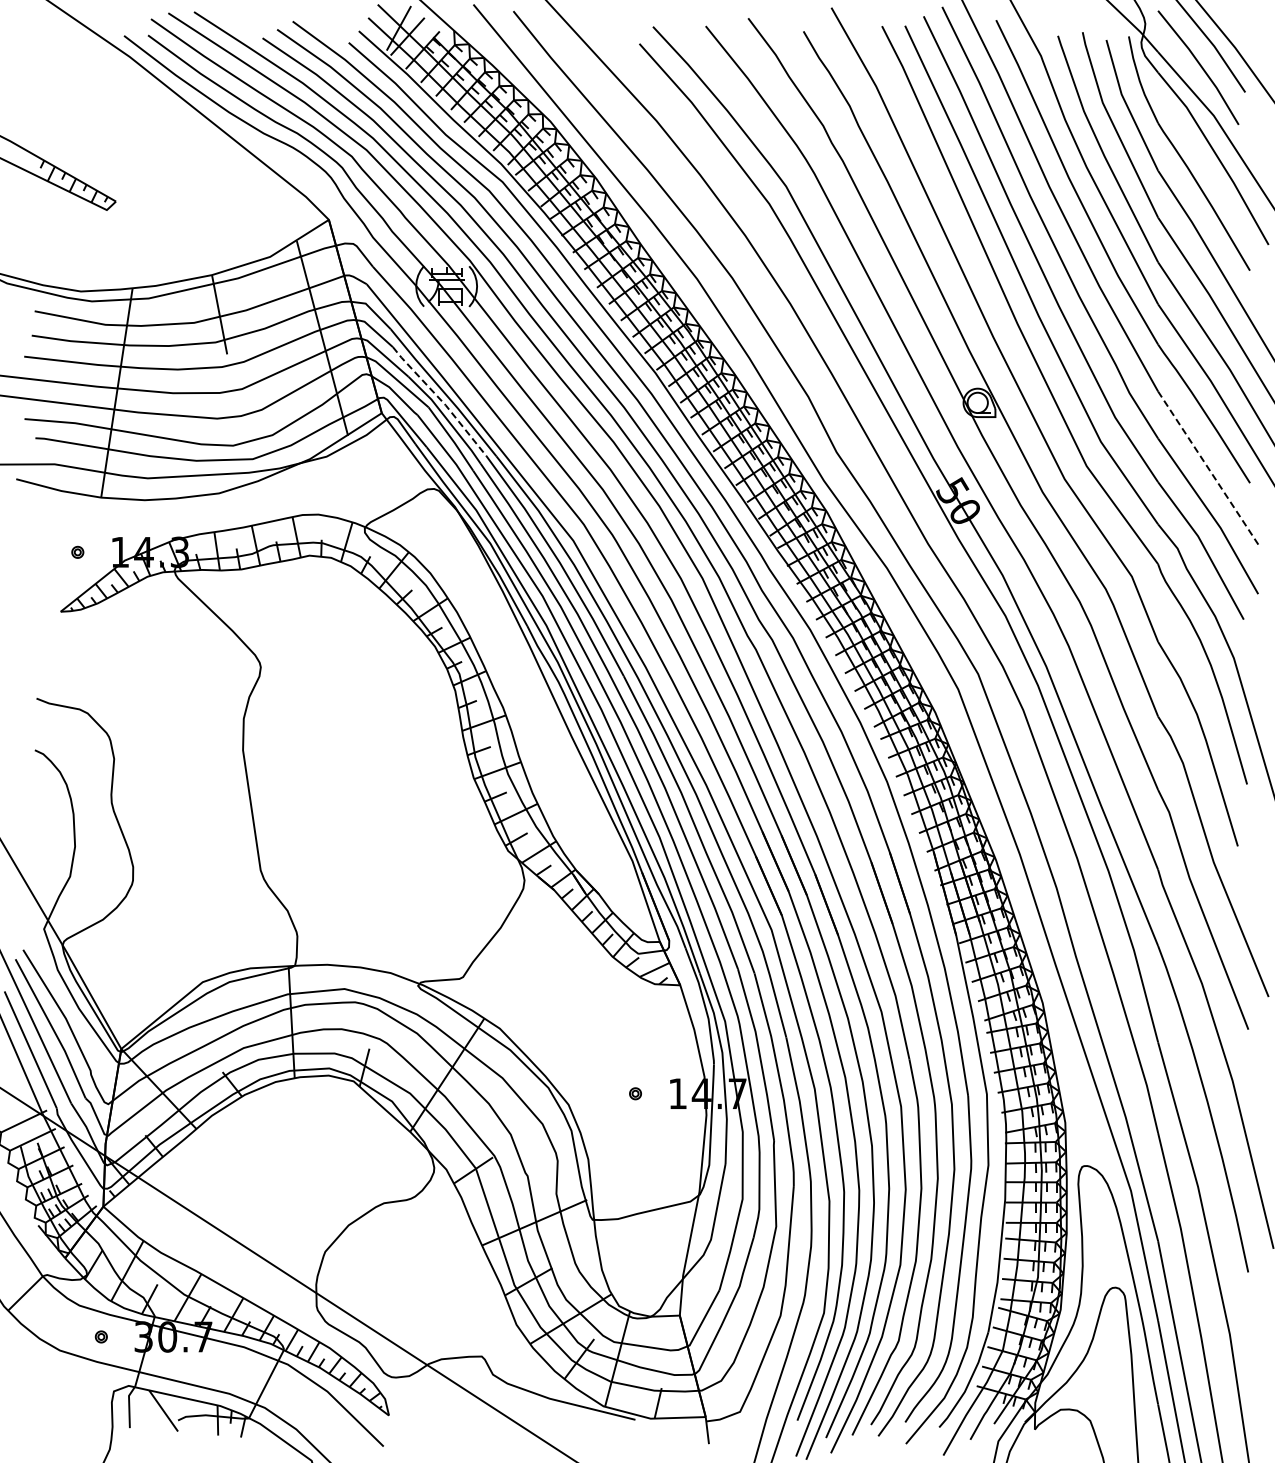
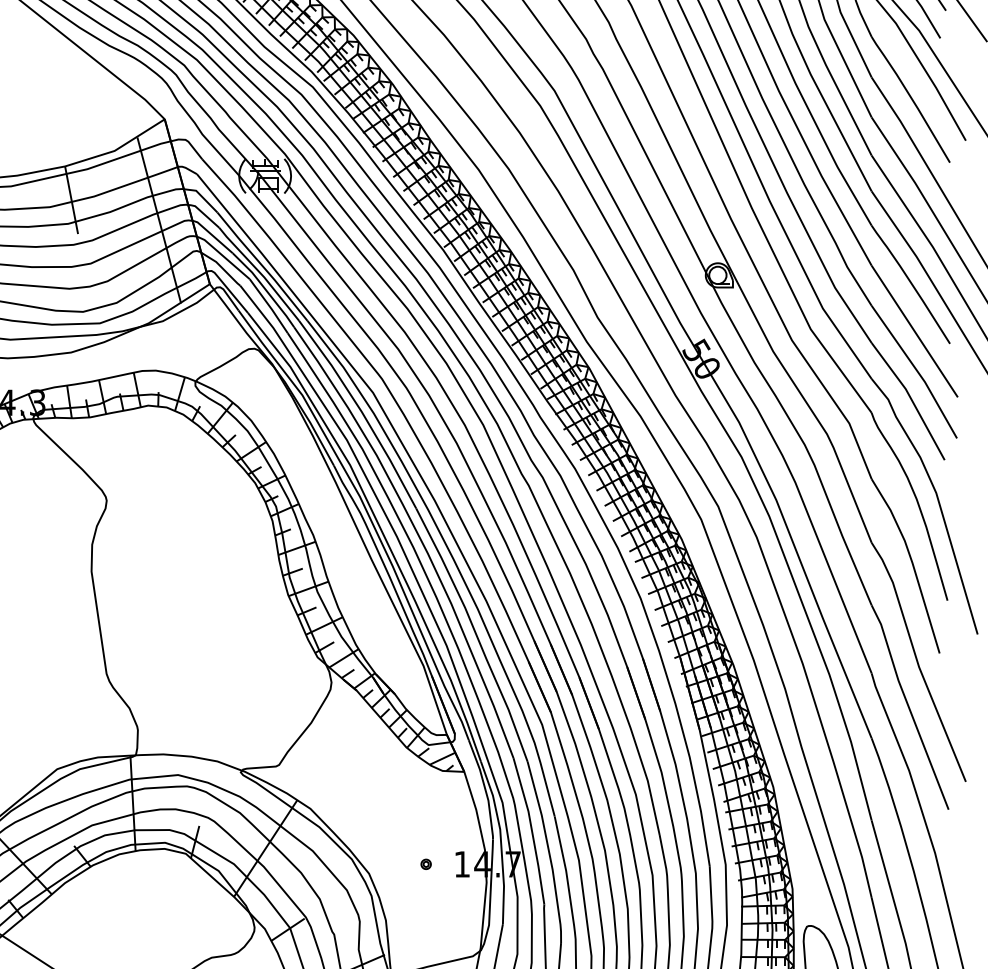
line: (441, 400) -> (260, 273), dashed -> solid
line: (1208, 469) -> (914, 332), dashed -> solid

